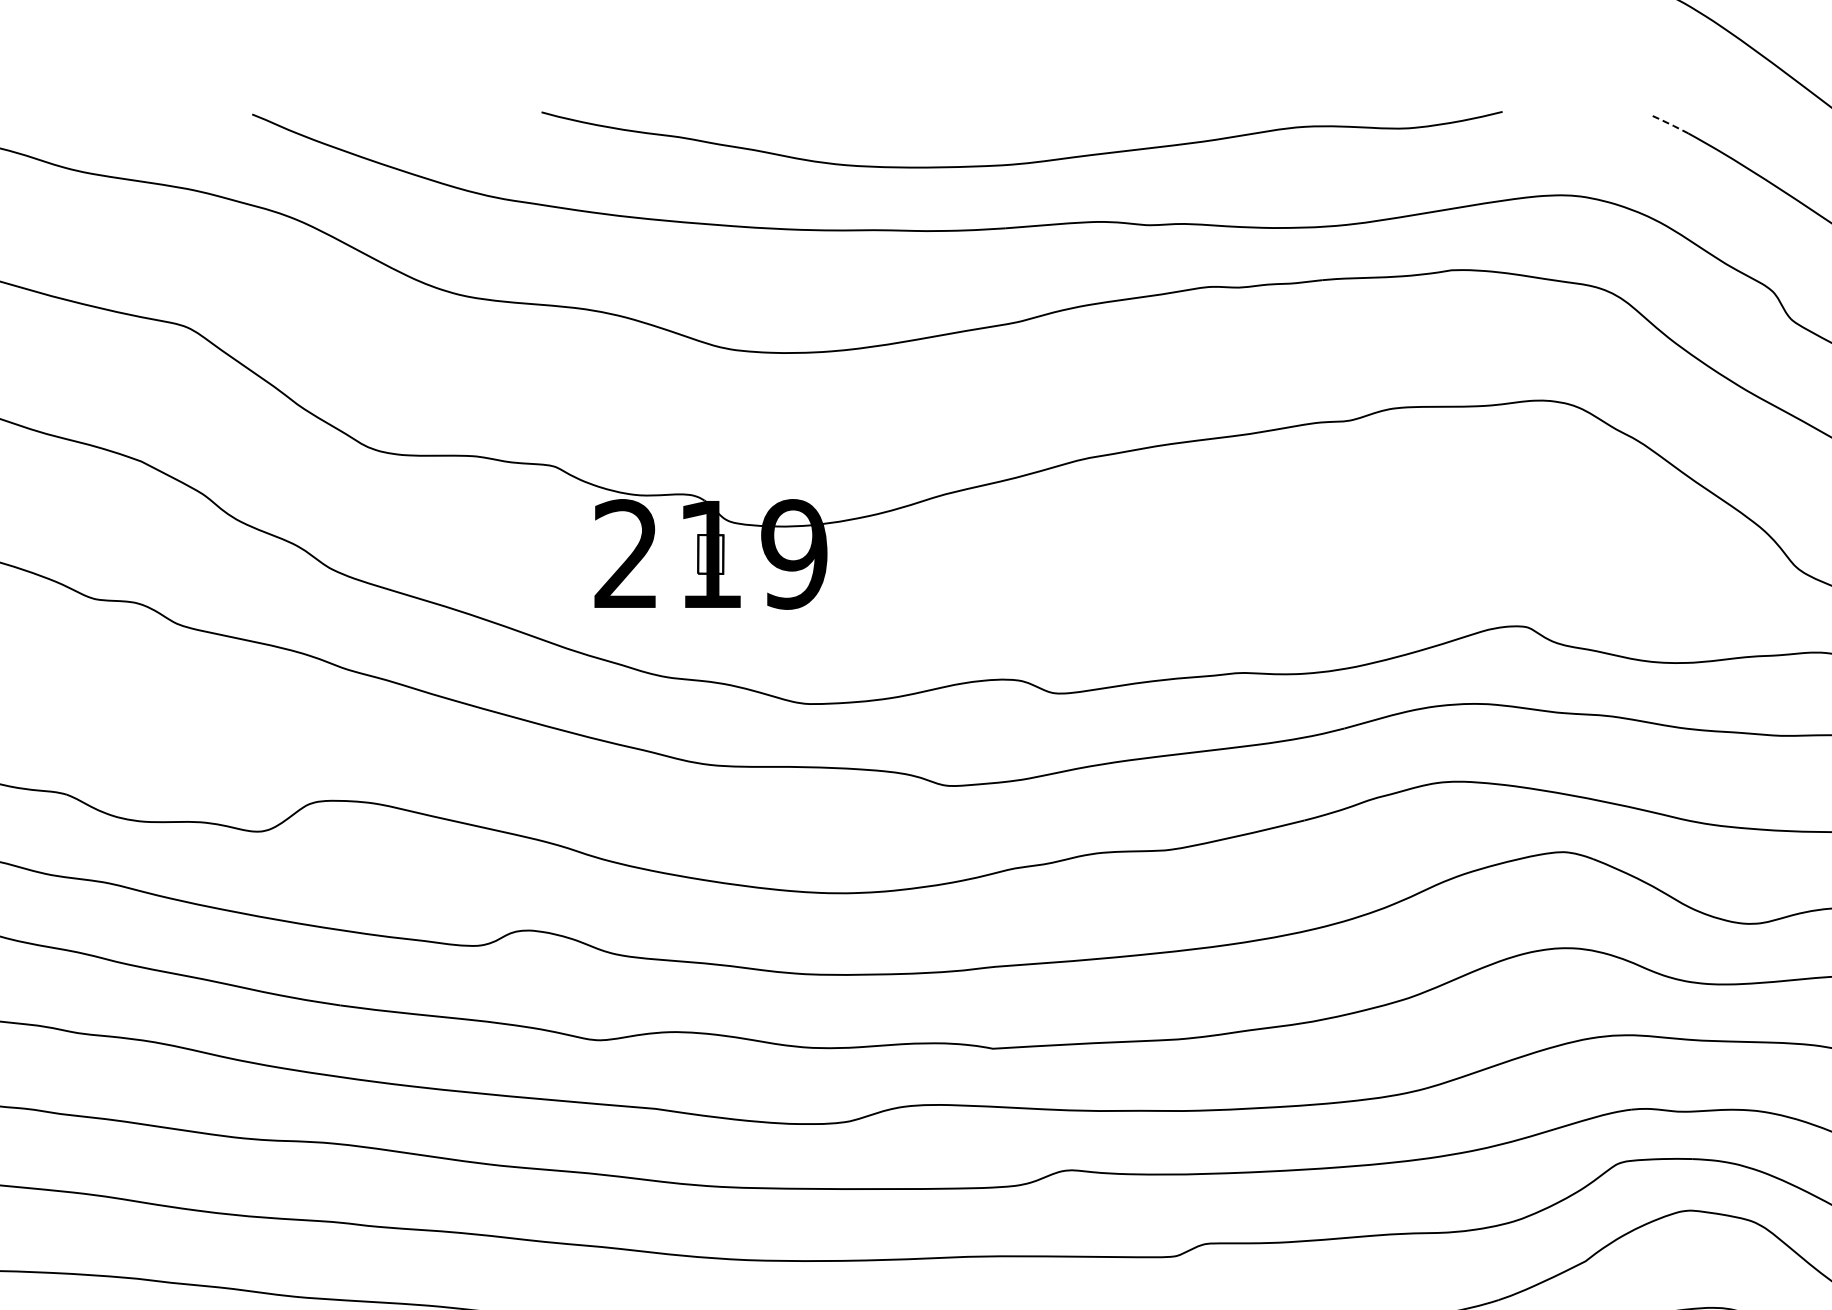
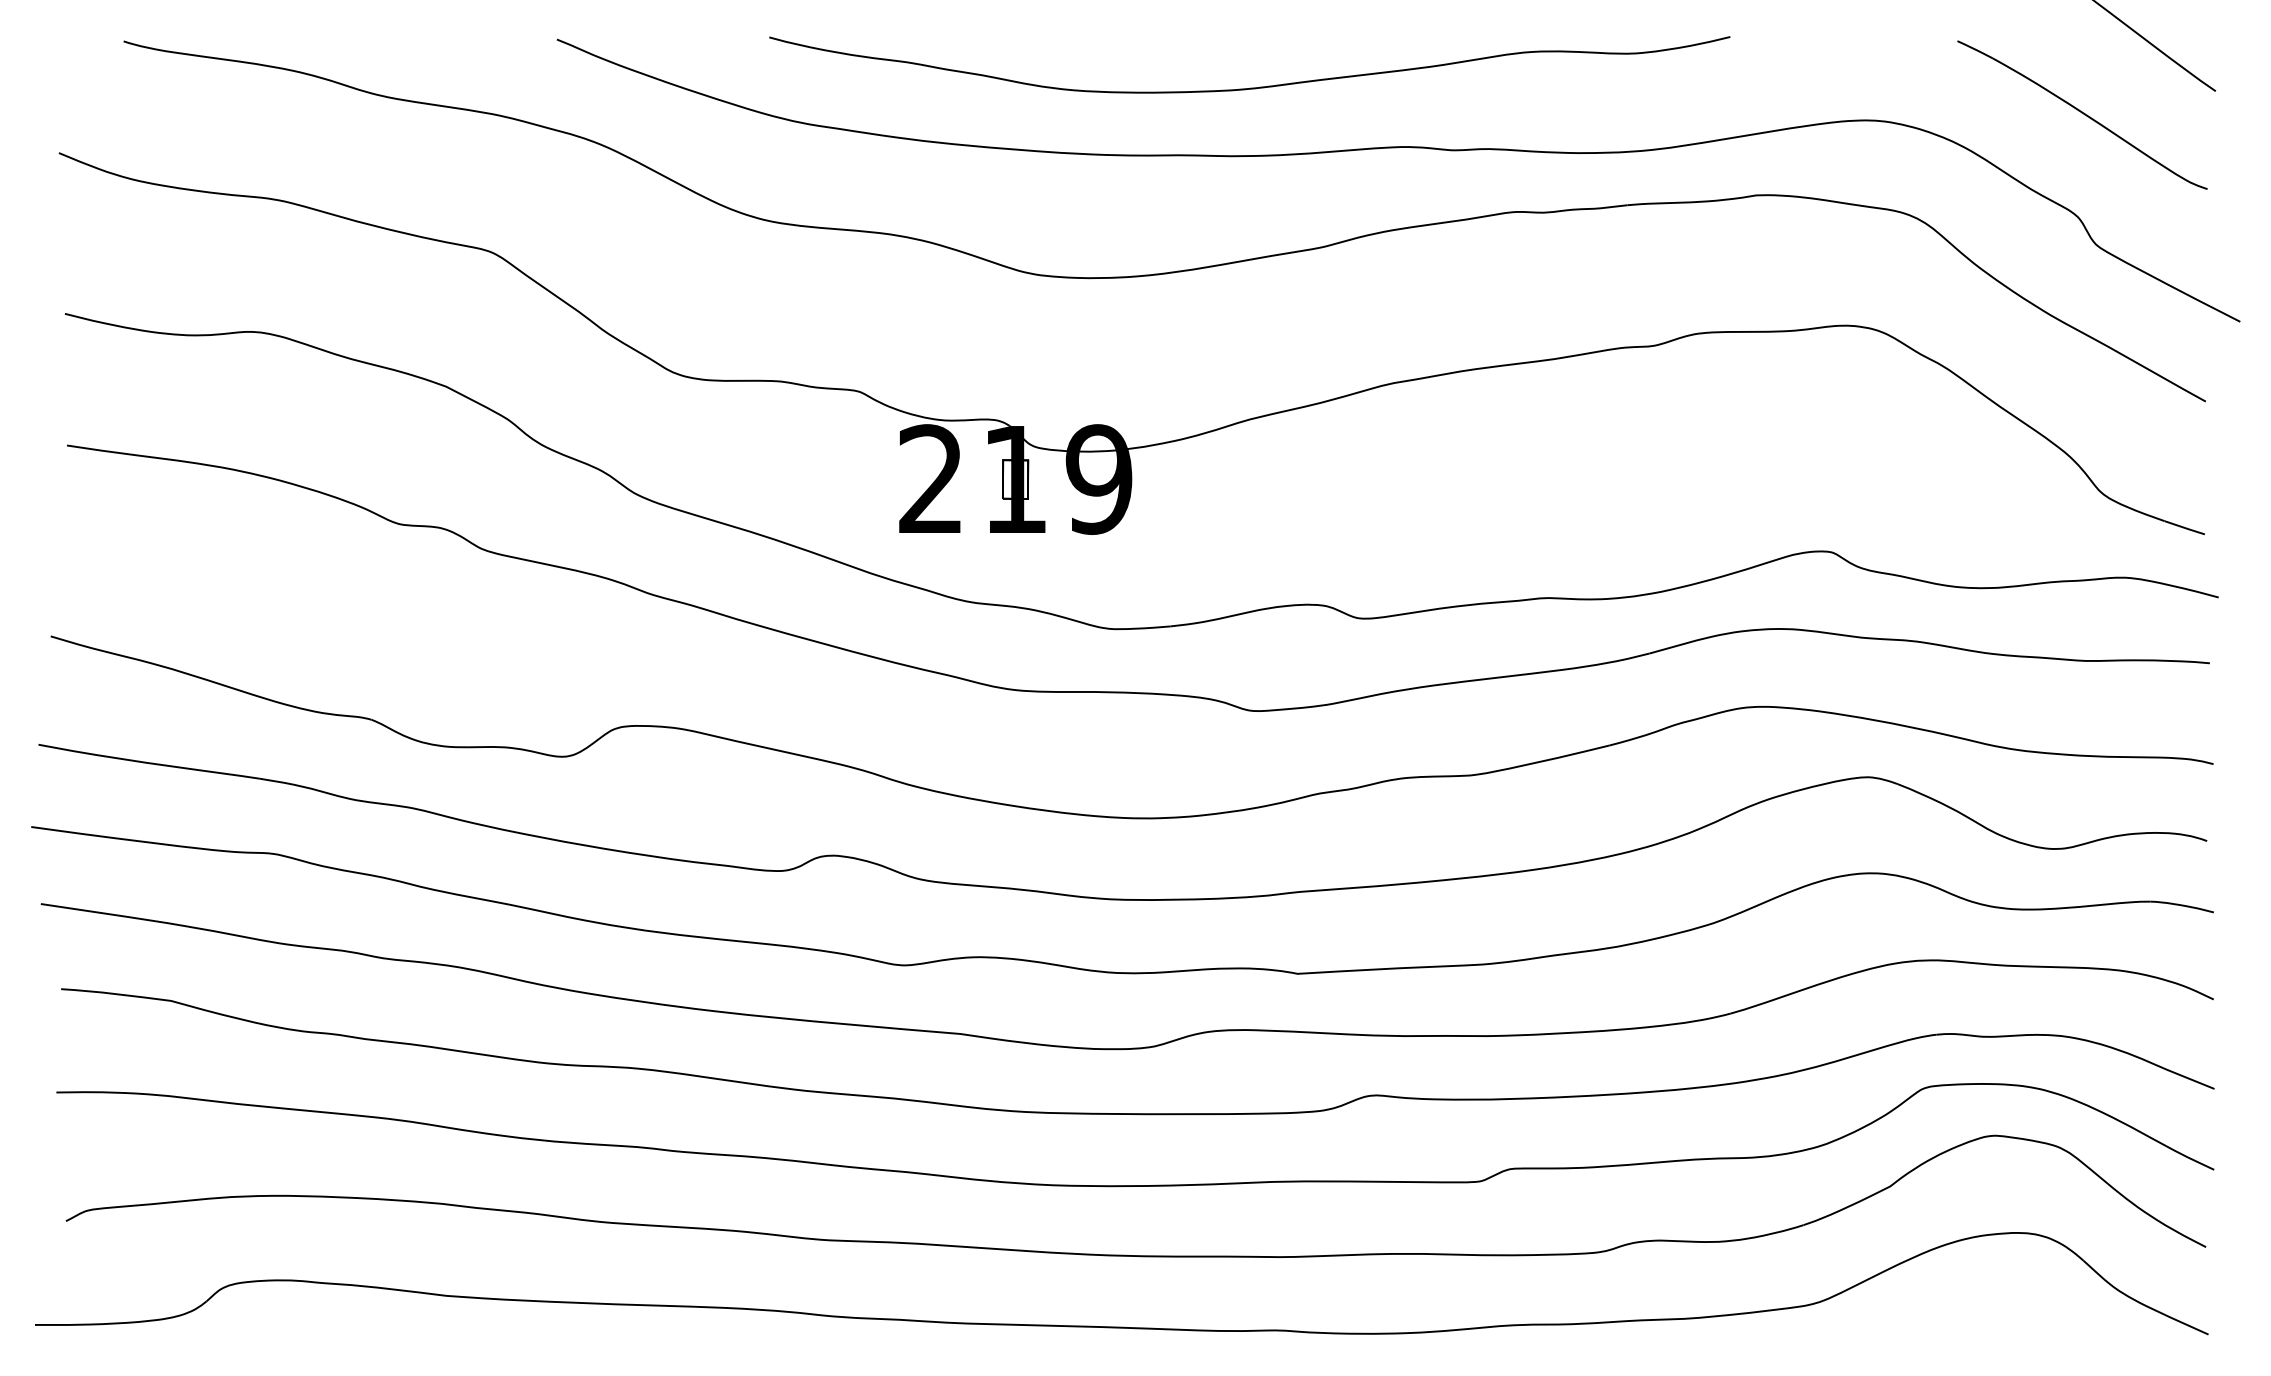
line: (1670, 124) -> (1975, 49), dashed -> solid
curve: (1022, 162) -> (1250, 87), moved

